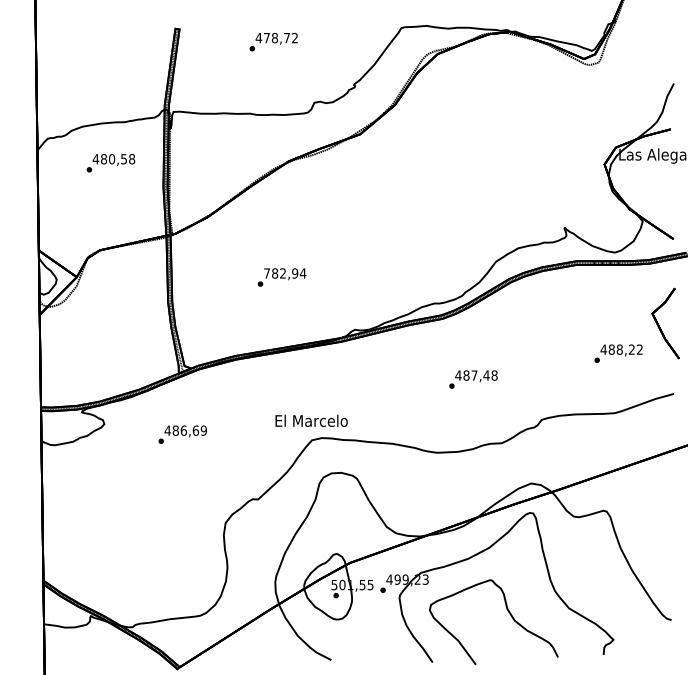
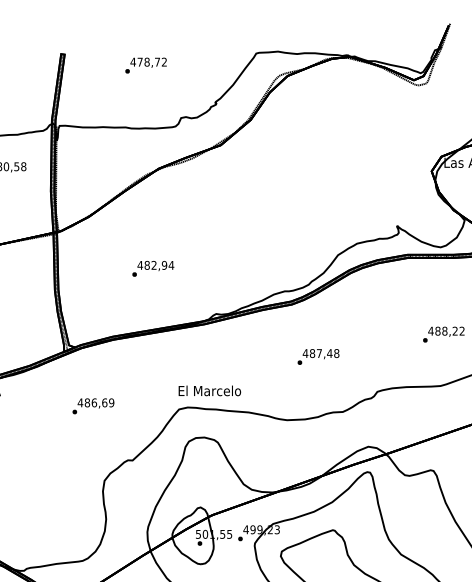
text: (266, 273) -> (139, 265), 782,94 -> 482,94
text: (311, 420) -> (209, 390), moved
text: (182, 434) -> (93, 406), moved

